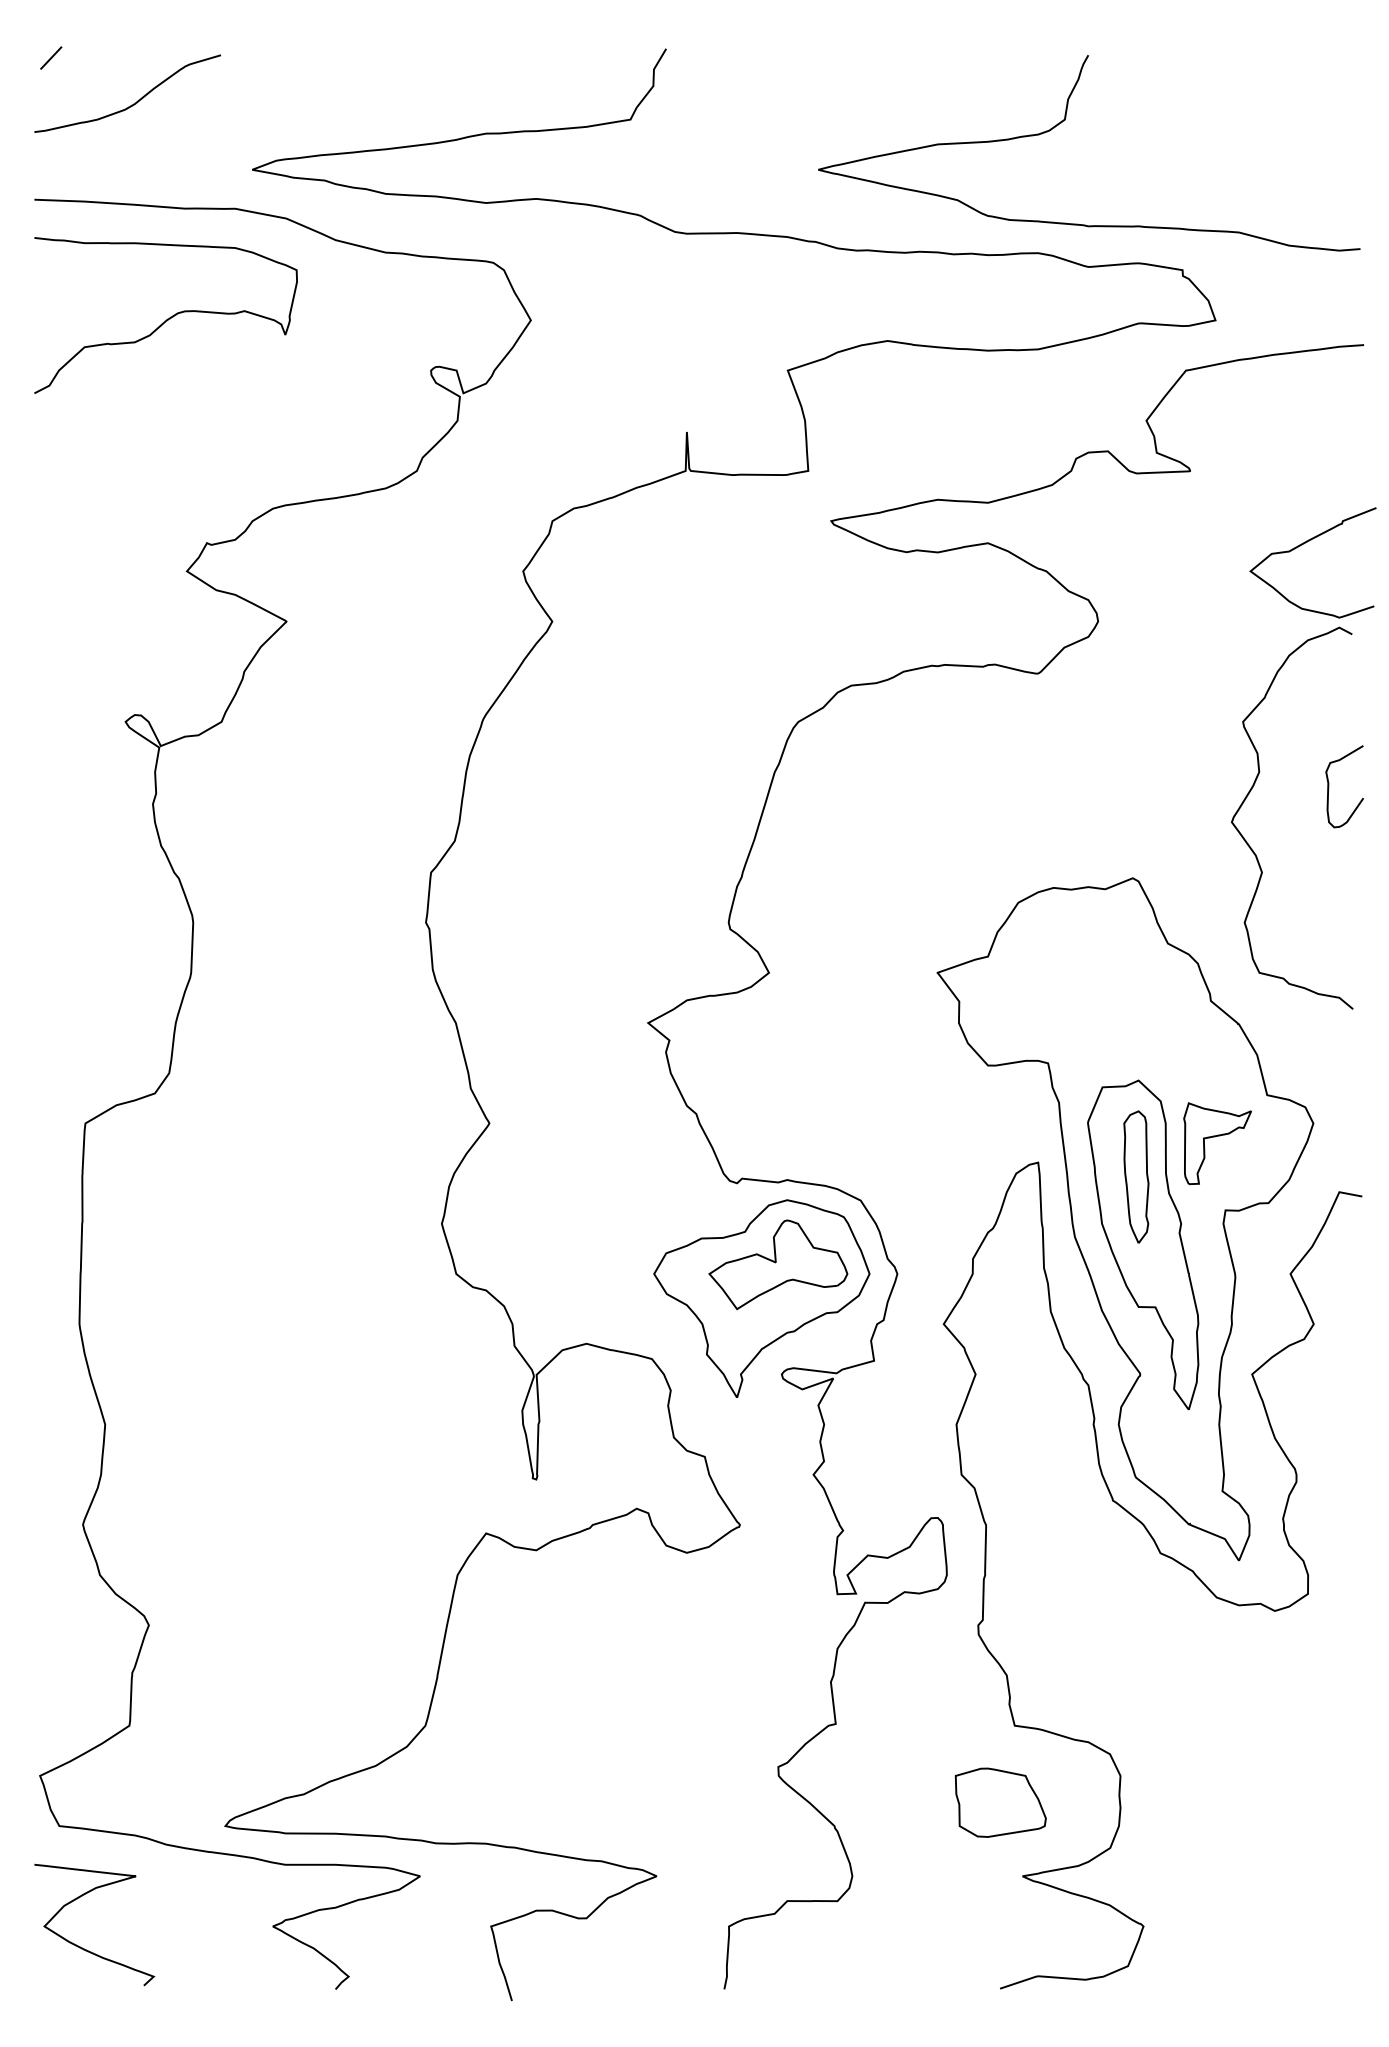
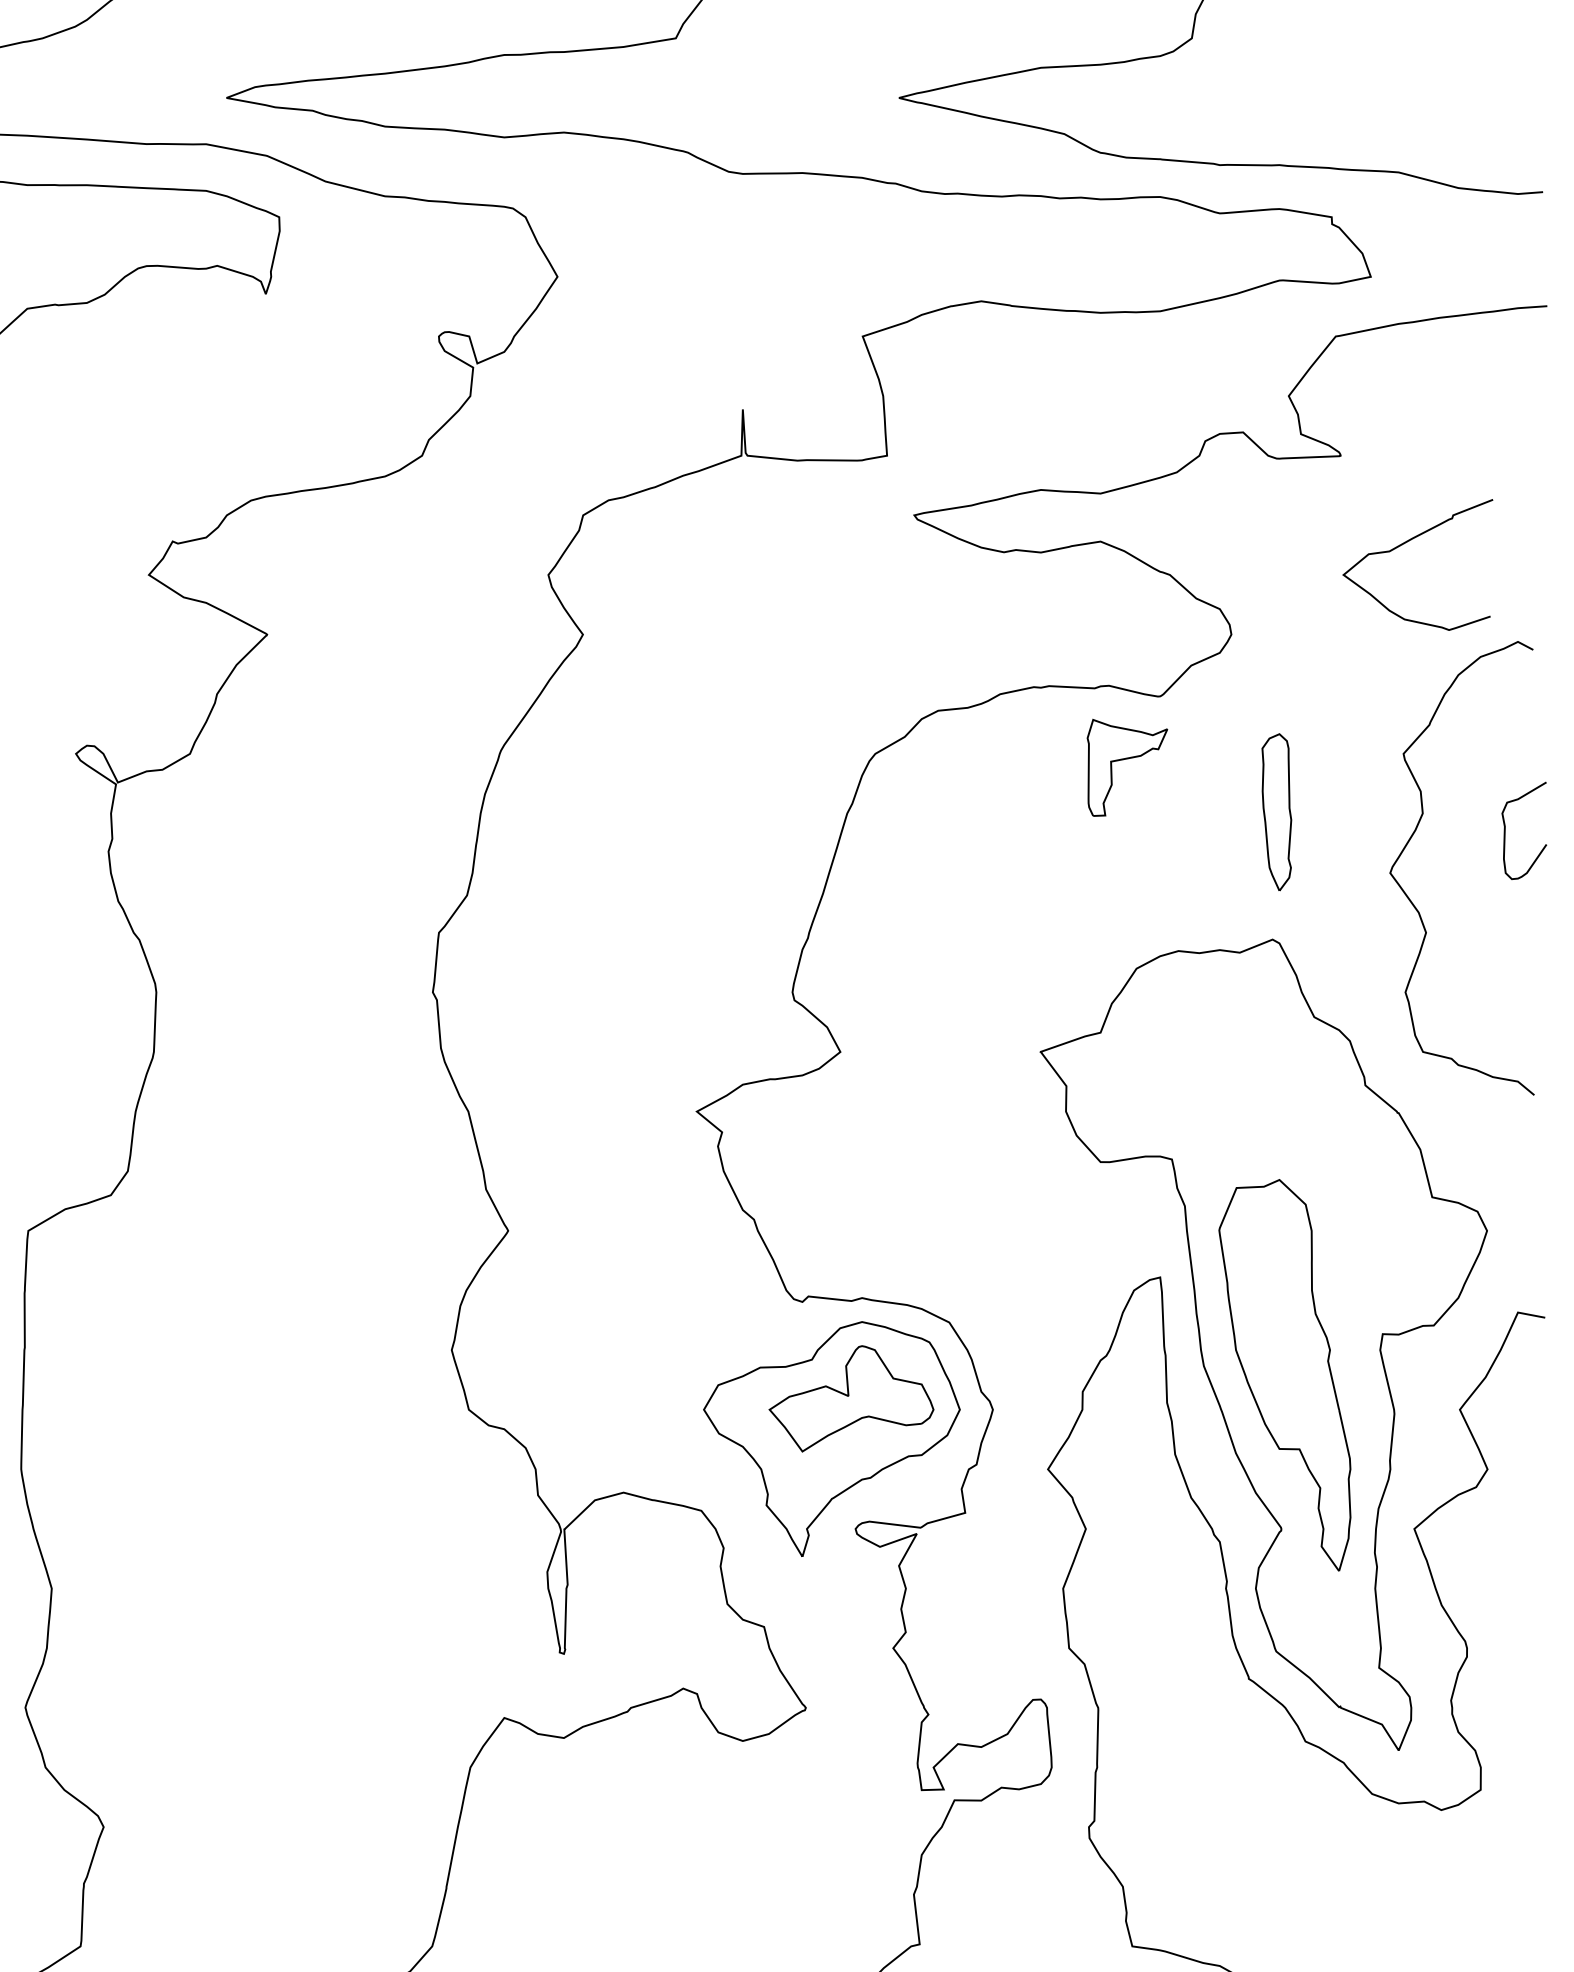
curve: (1302, 545) -> (1405, 544), moved
part: (1215, 1137) -> (1124, 760), moved
part: (1136, 1176) -> (1276, 811), moved

